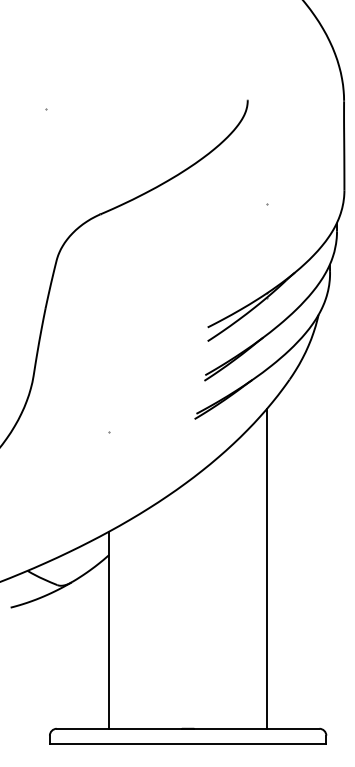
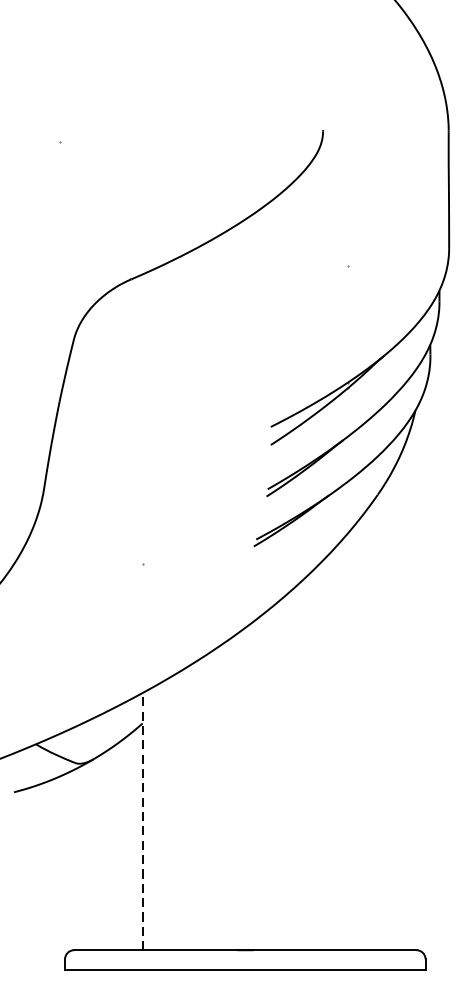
line: (266, 568) -> (347, 741), removed
line: (109, 630) -> (142, 822), solid -> dashed

